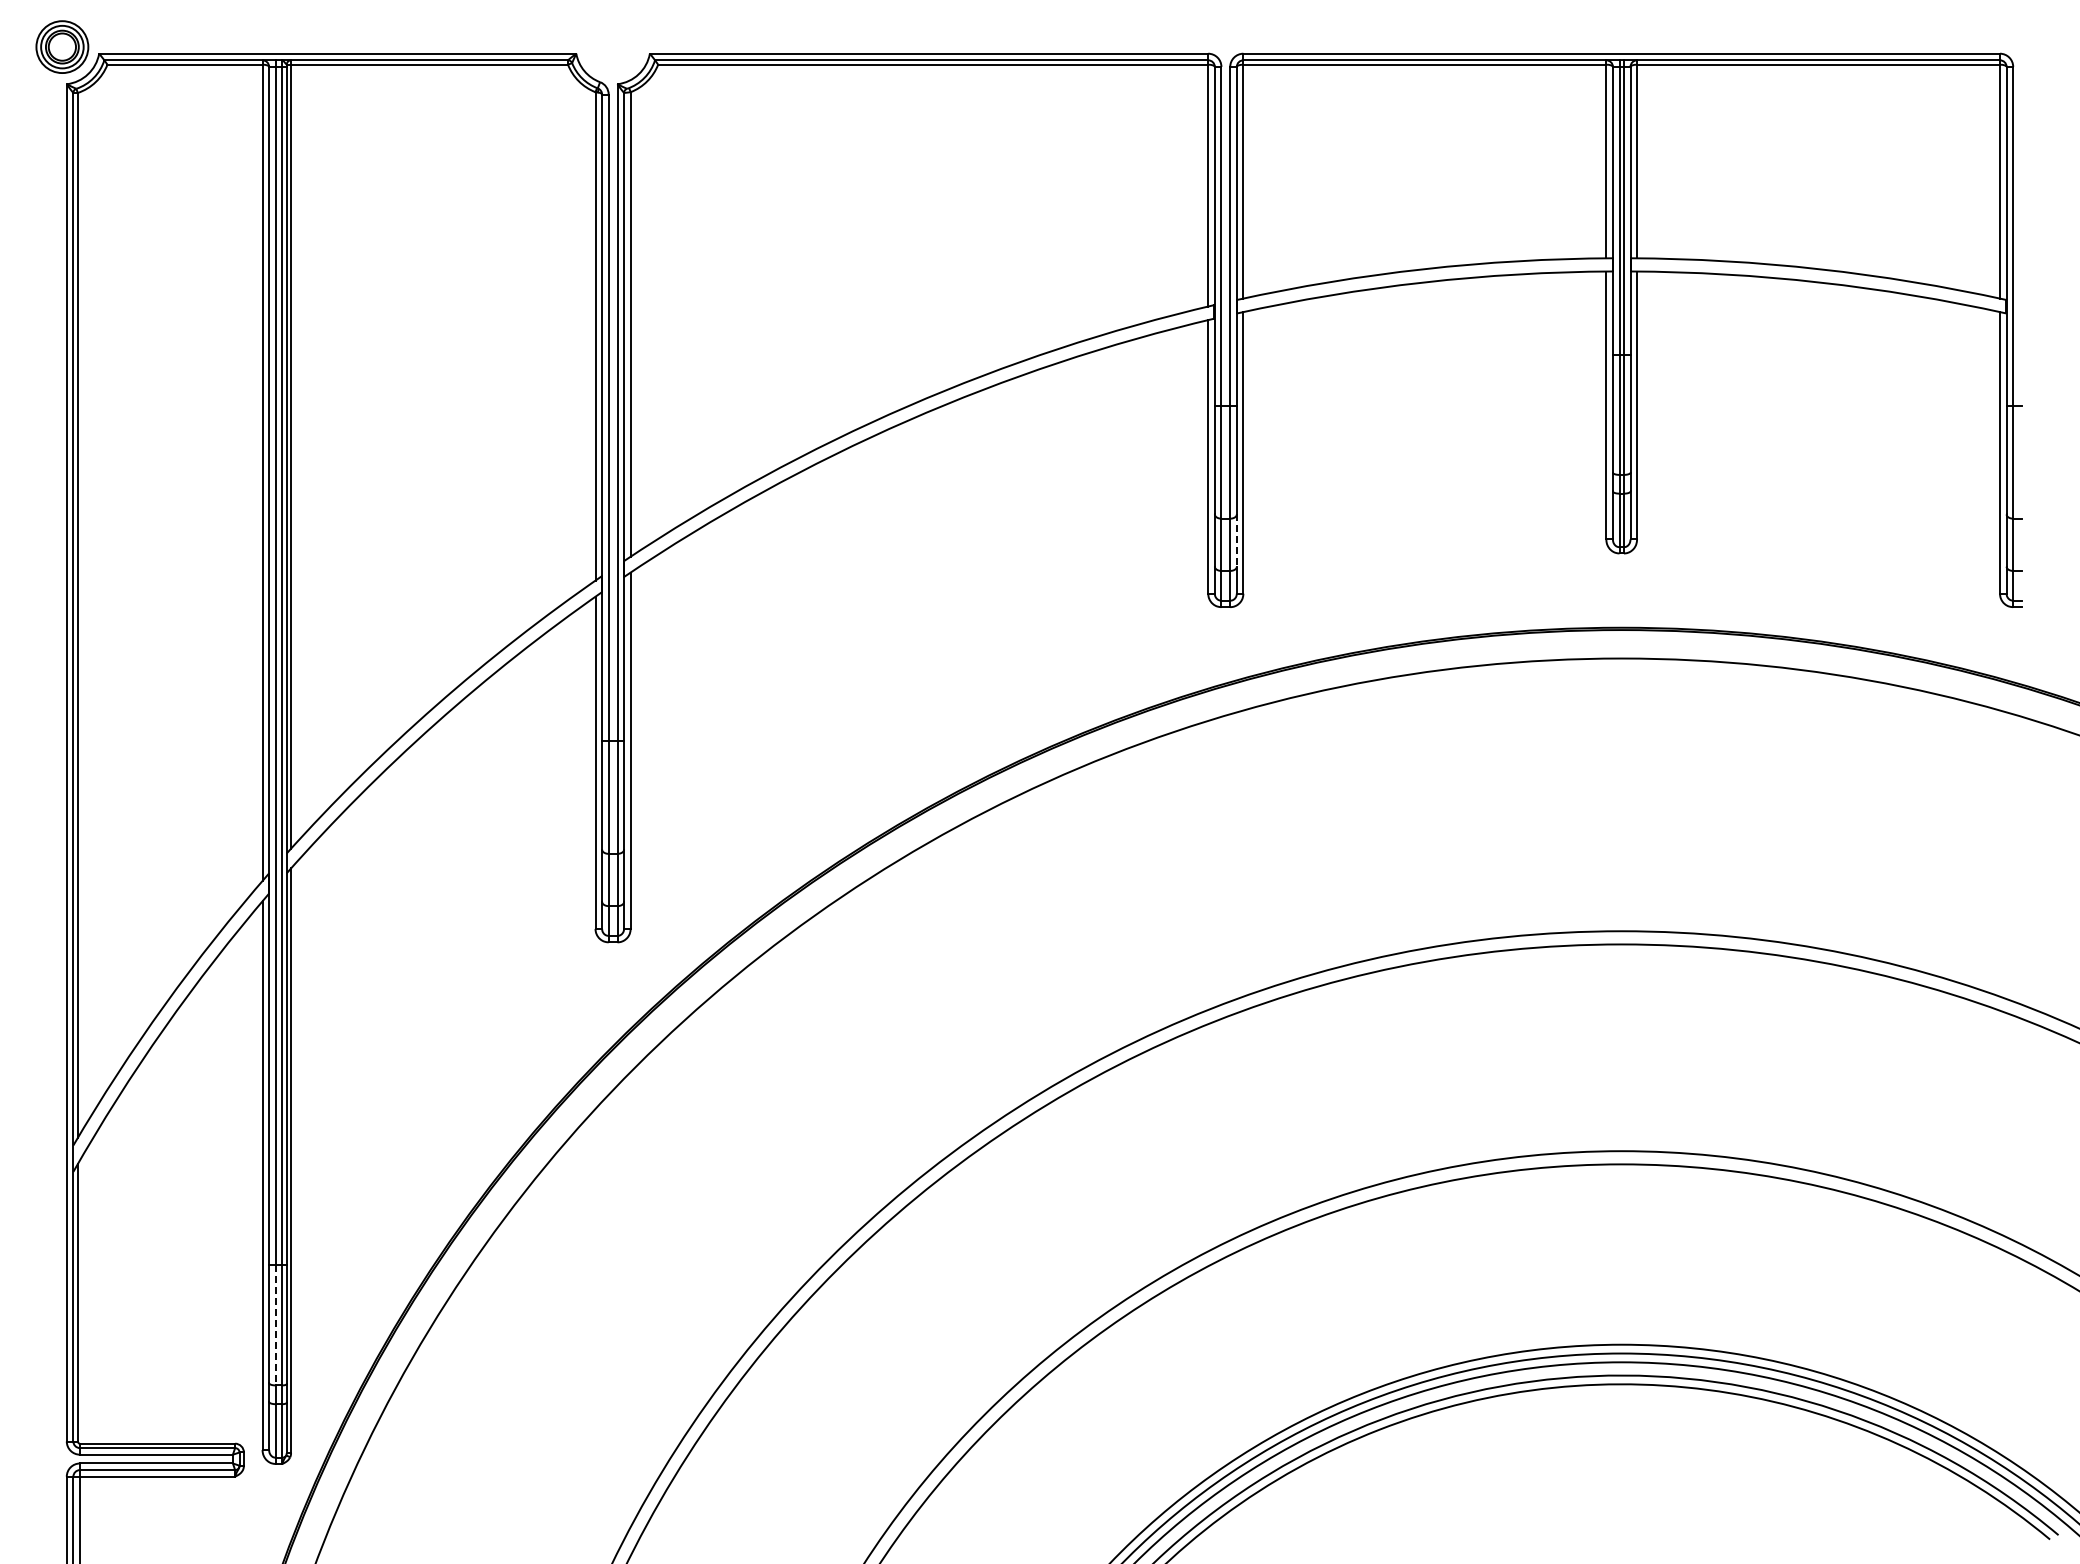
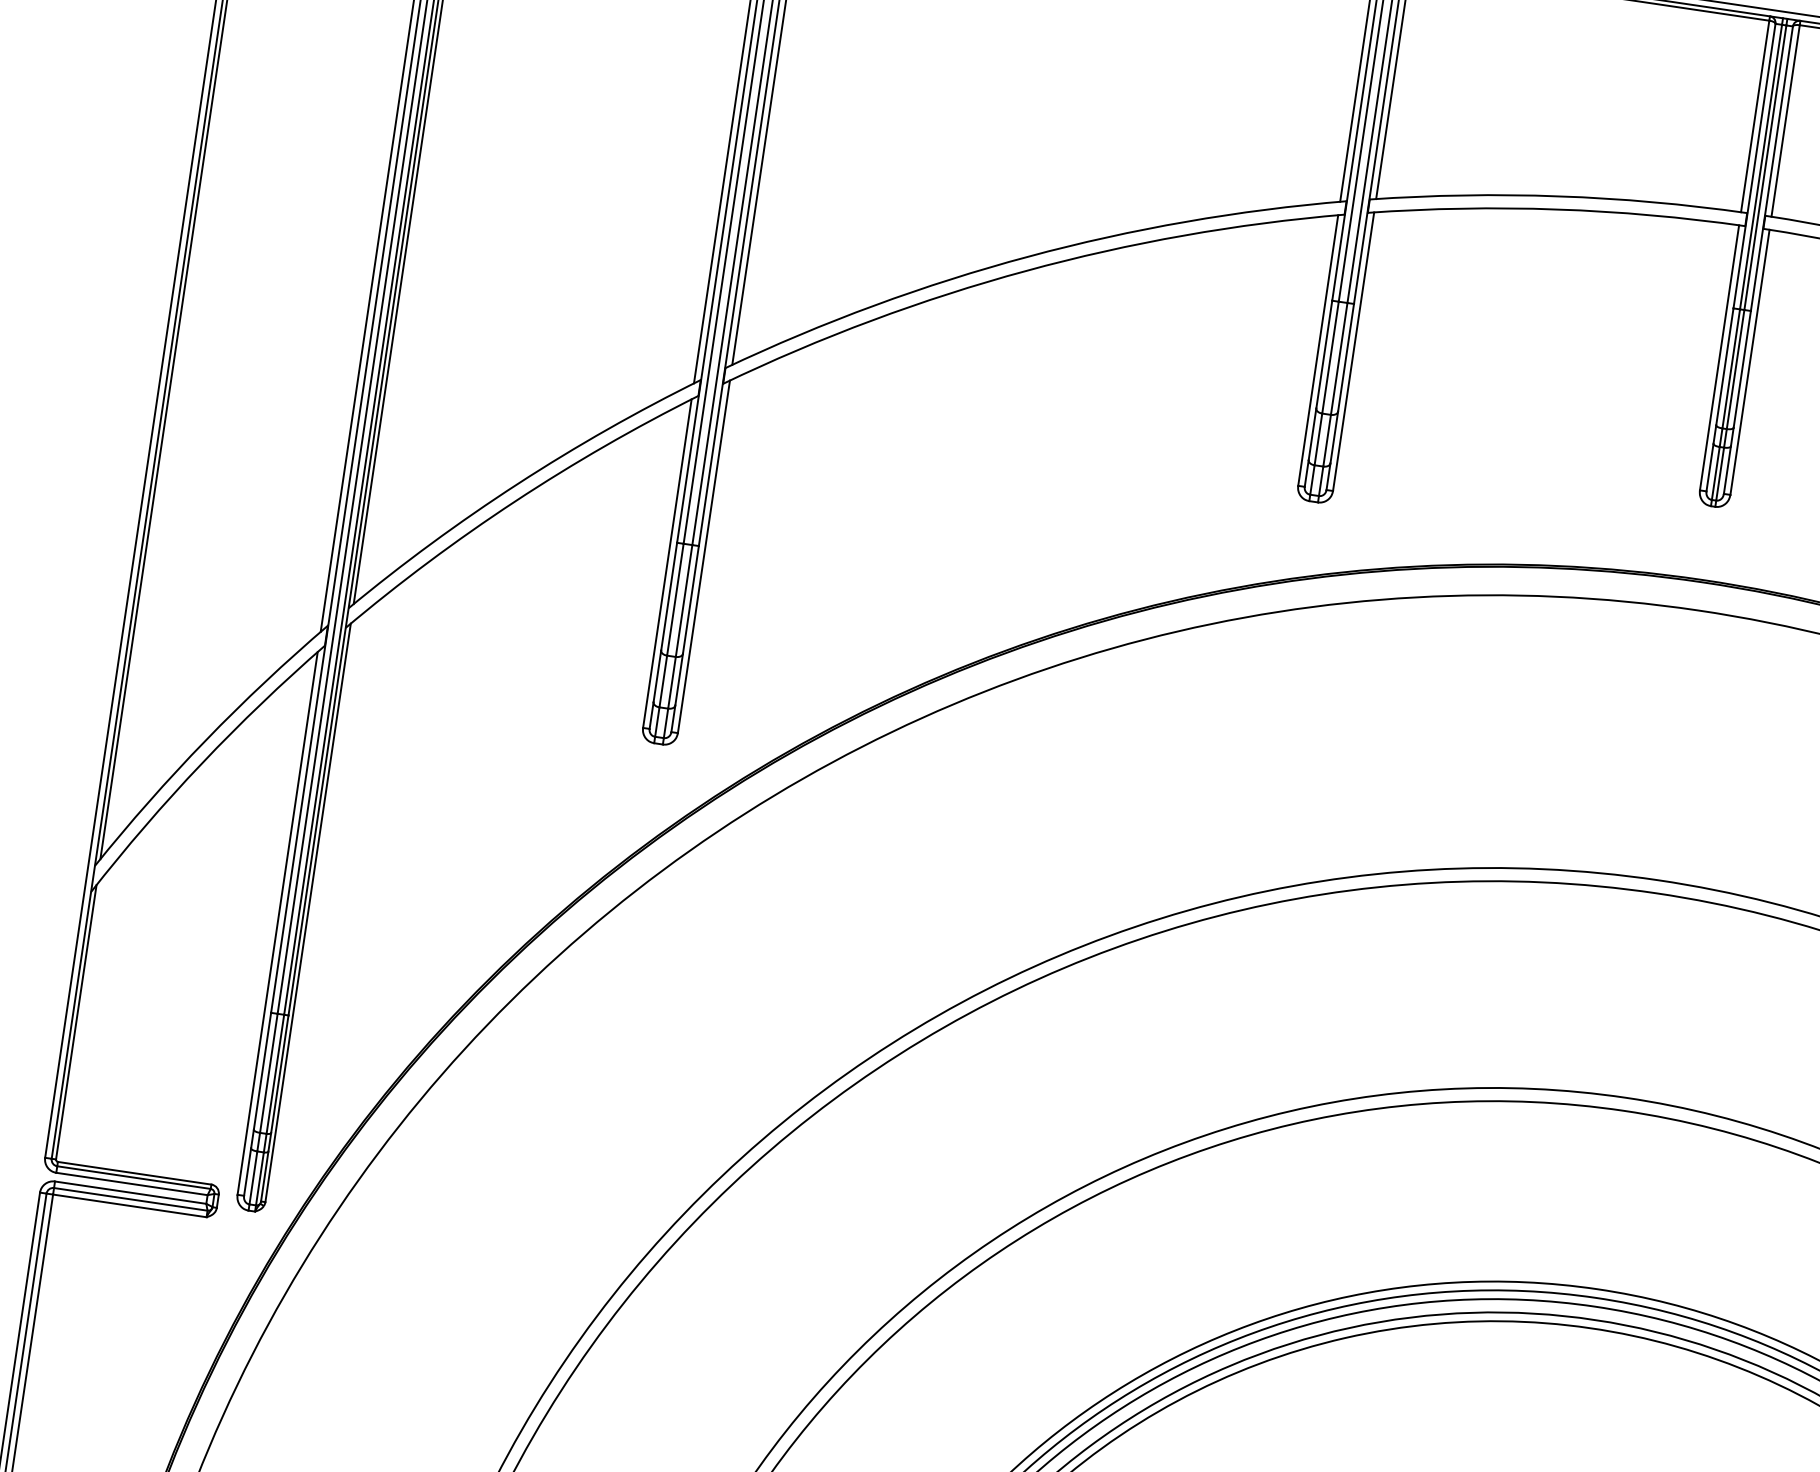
line: (1236, 541) -> (1333, 438), dashed -> solid
line: (275, 1325) -> (268, 1073), dashed -> solid

